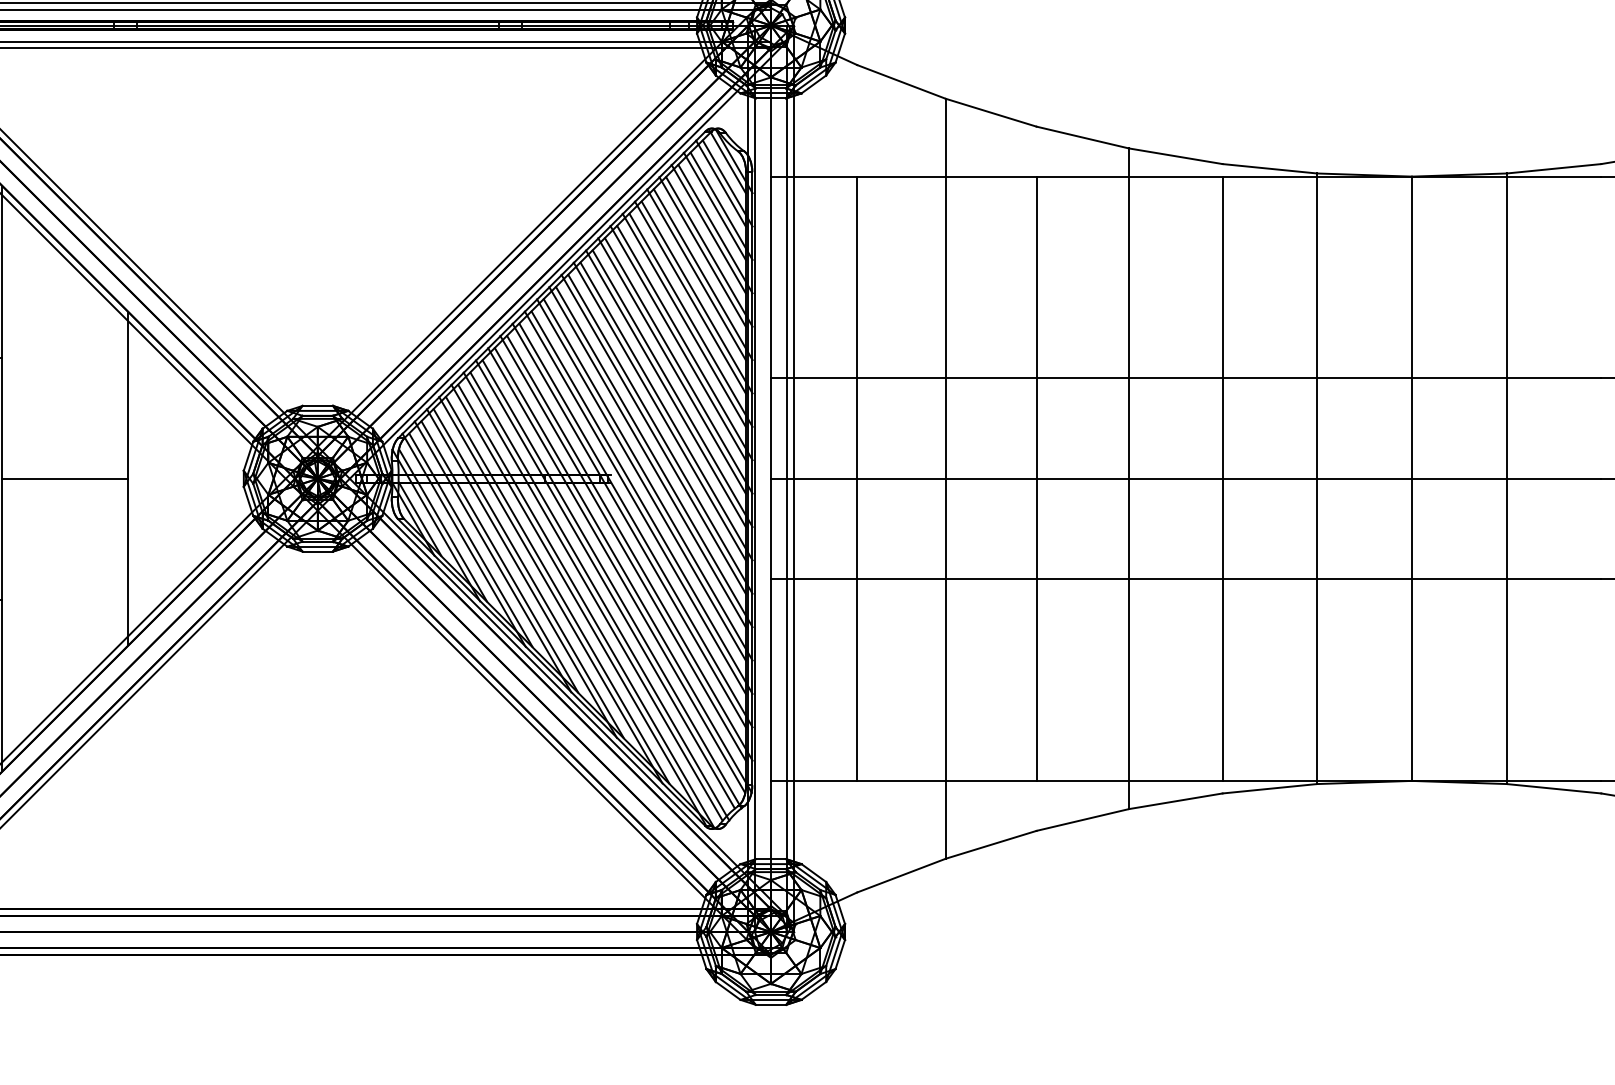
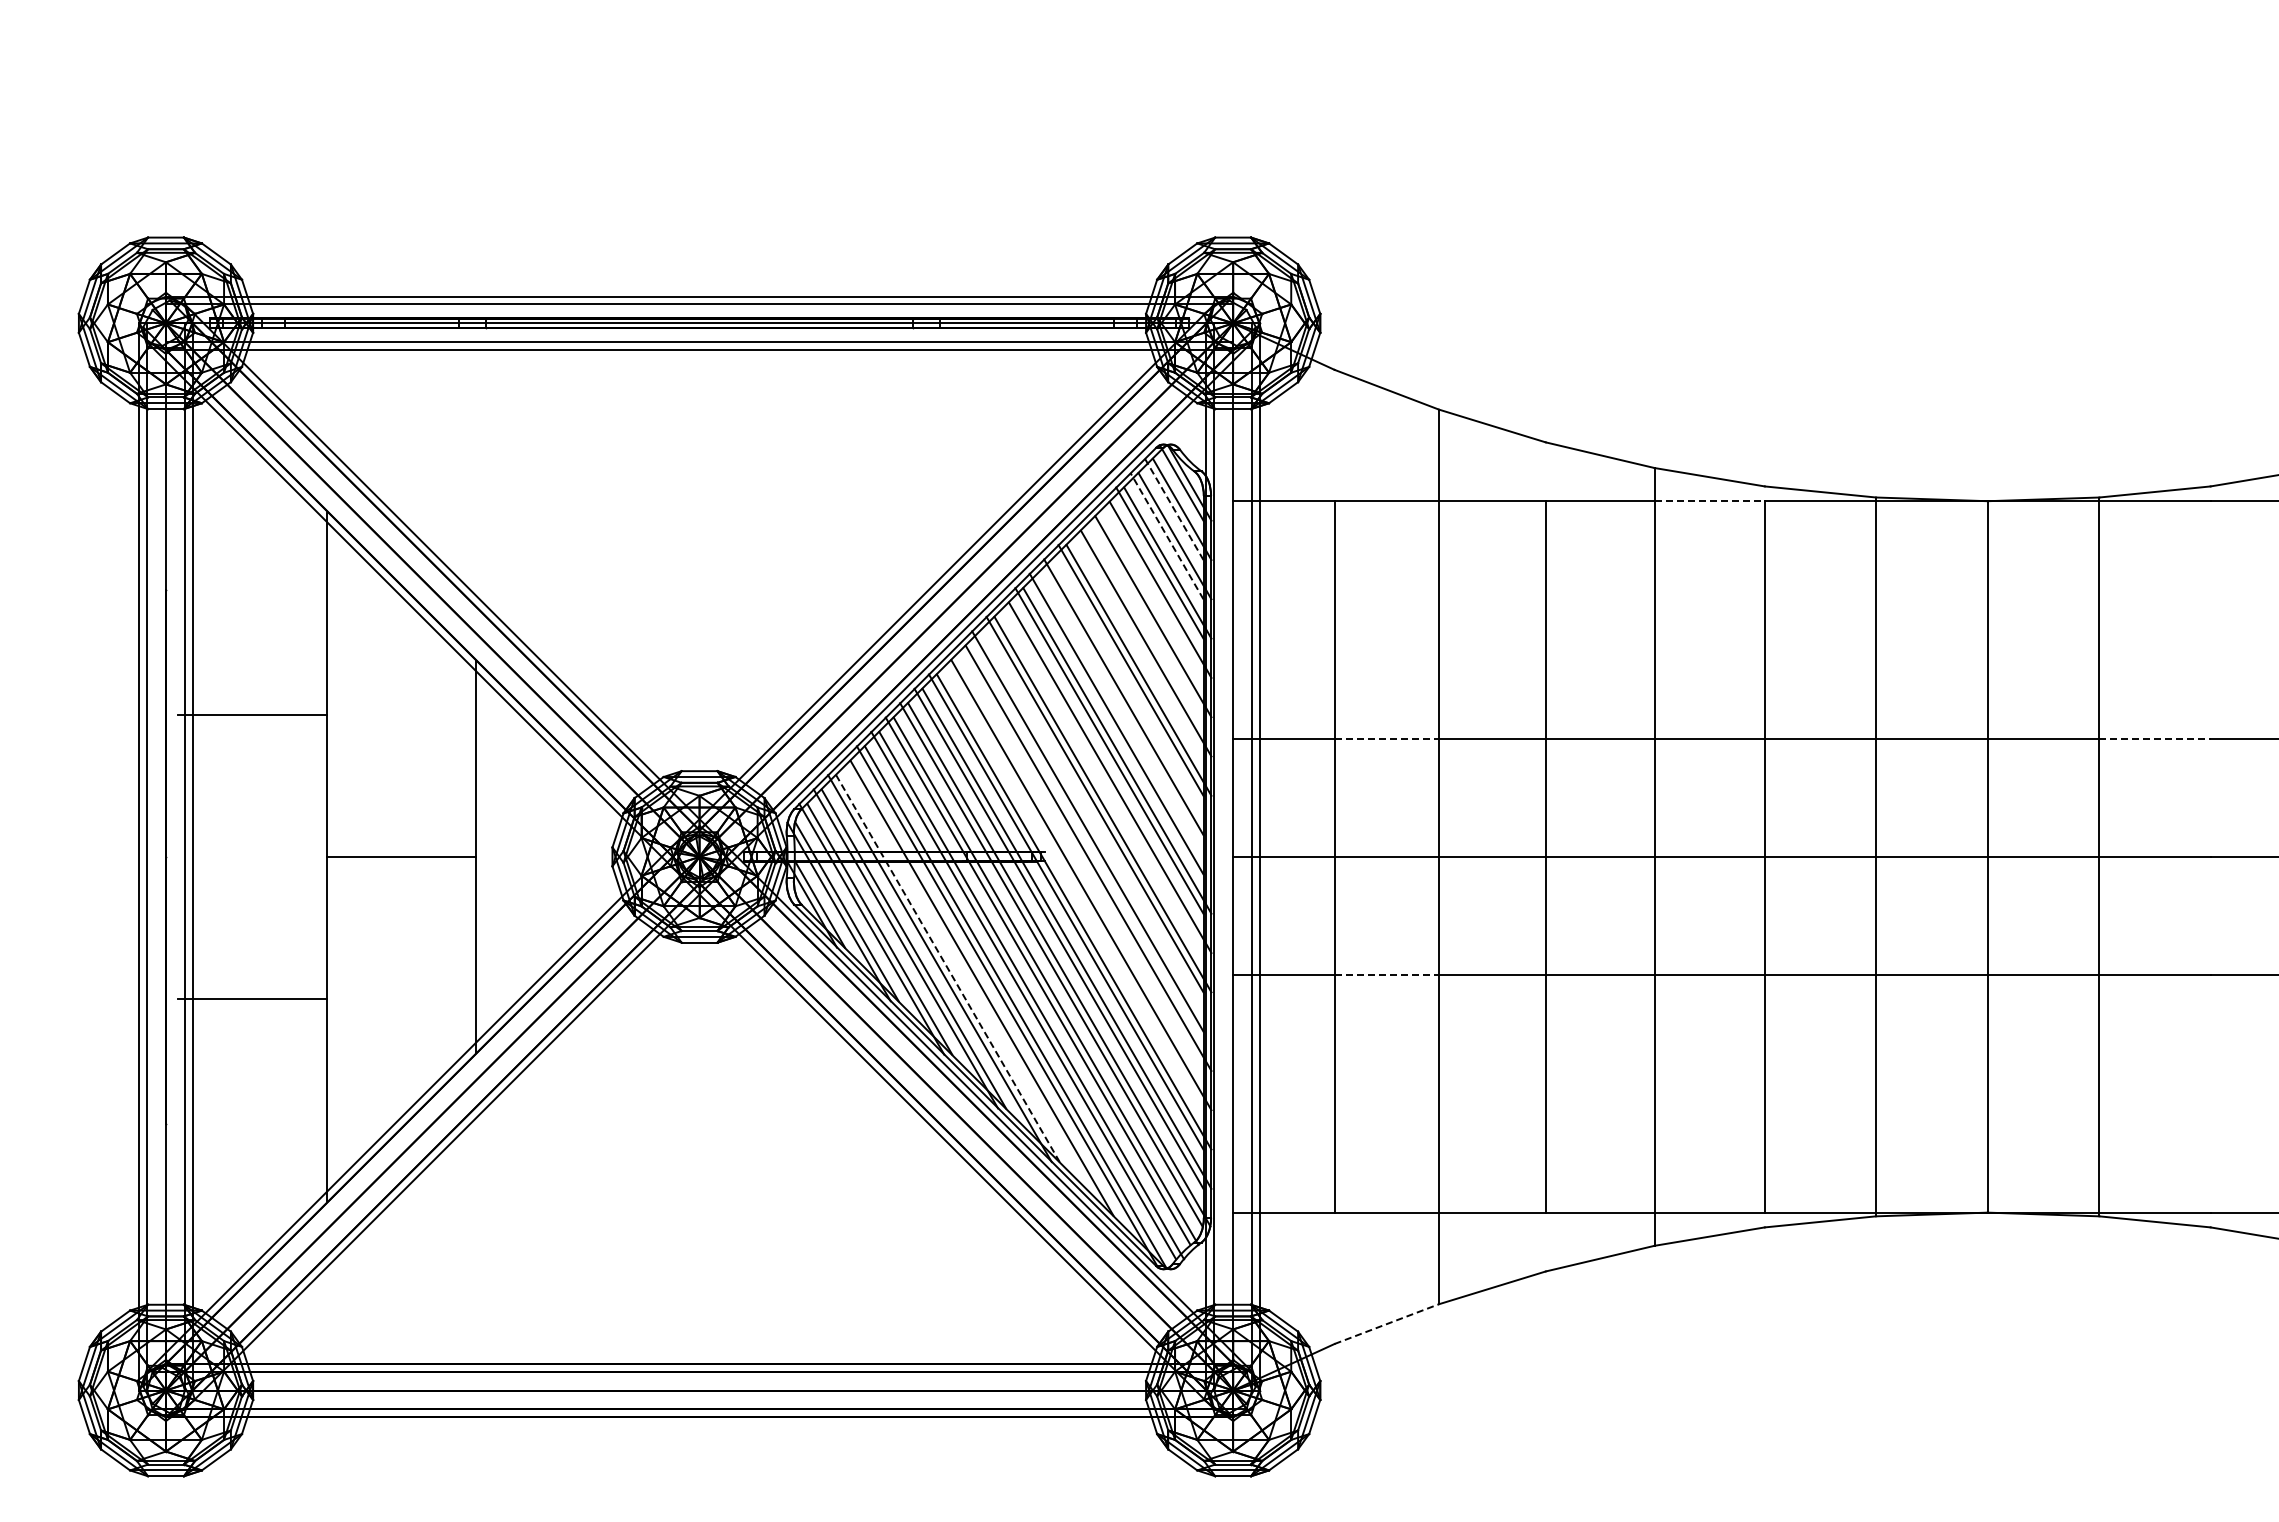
line: (1176, 176) -> (1710, 501), solid -> dashed
line: (720, 182) -> (1173, 508), solid -> dashed
line: (715, 206) -> (1167, 536), solid -> dashed
line: (702, 251) -> (1152, 589), removed
line: (696, 274) -> (1145, 616), removed
line: (689, 297) -> (1137, 643), removed
line: (684, 343) -> (1131, 697), removed
line: (678, 365) -> (1124, 723), removed
line: (902, 378) -> (1387, 738), solid -> dashed
line: (1554, 378) -> (2155, 738), solid -> dashed
line: (659, 411) -> (1101, 777), removed
line: (654, 457) -> (1095, 831), removed
line: (641, 479) -> (1080, 857), removed
line: (635, 503) -> (1073, 885), removed
line: (528, 573) -> (947, 968), solid -> dashed
line: (902, 579) -> (1387, 975), solid -> dashed
line: (550, 589) -> (973, 987), removed
line: (901, 875) -> (1386, 1324), solid -> dashed

